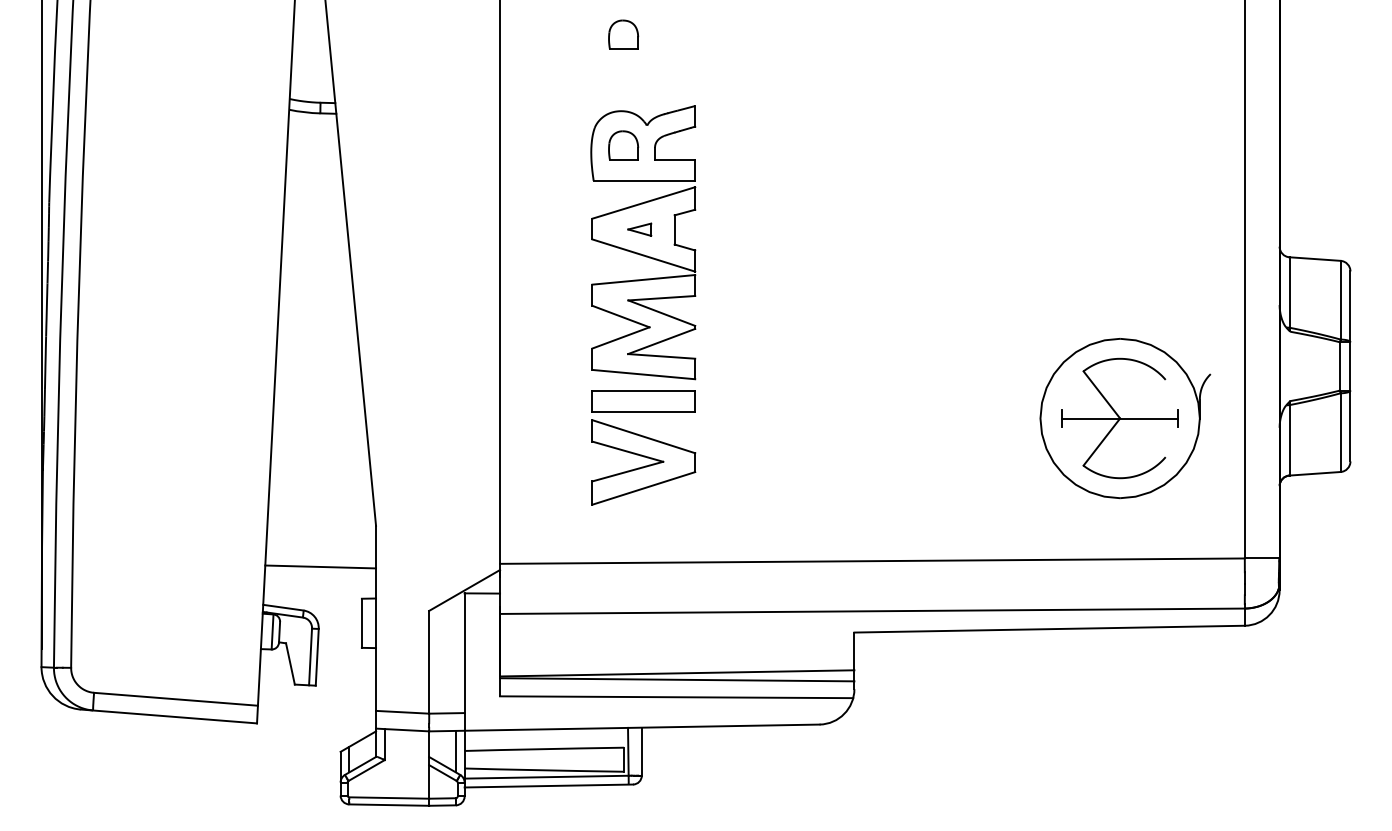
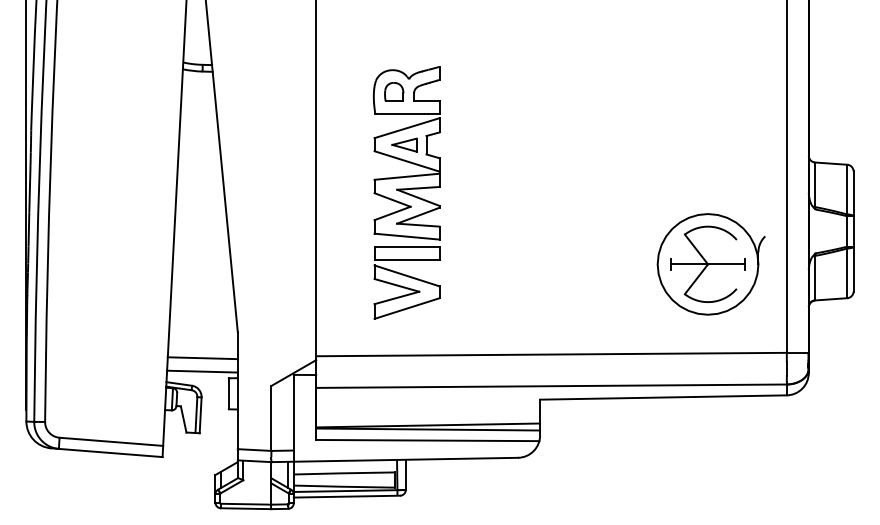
part: (624, 34) -> (394, 21), removed
part: (639, 228) -> (404, 144), size x1.67
line: (320, 587) -> (202, 371), added

